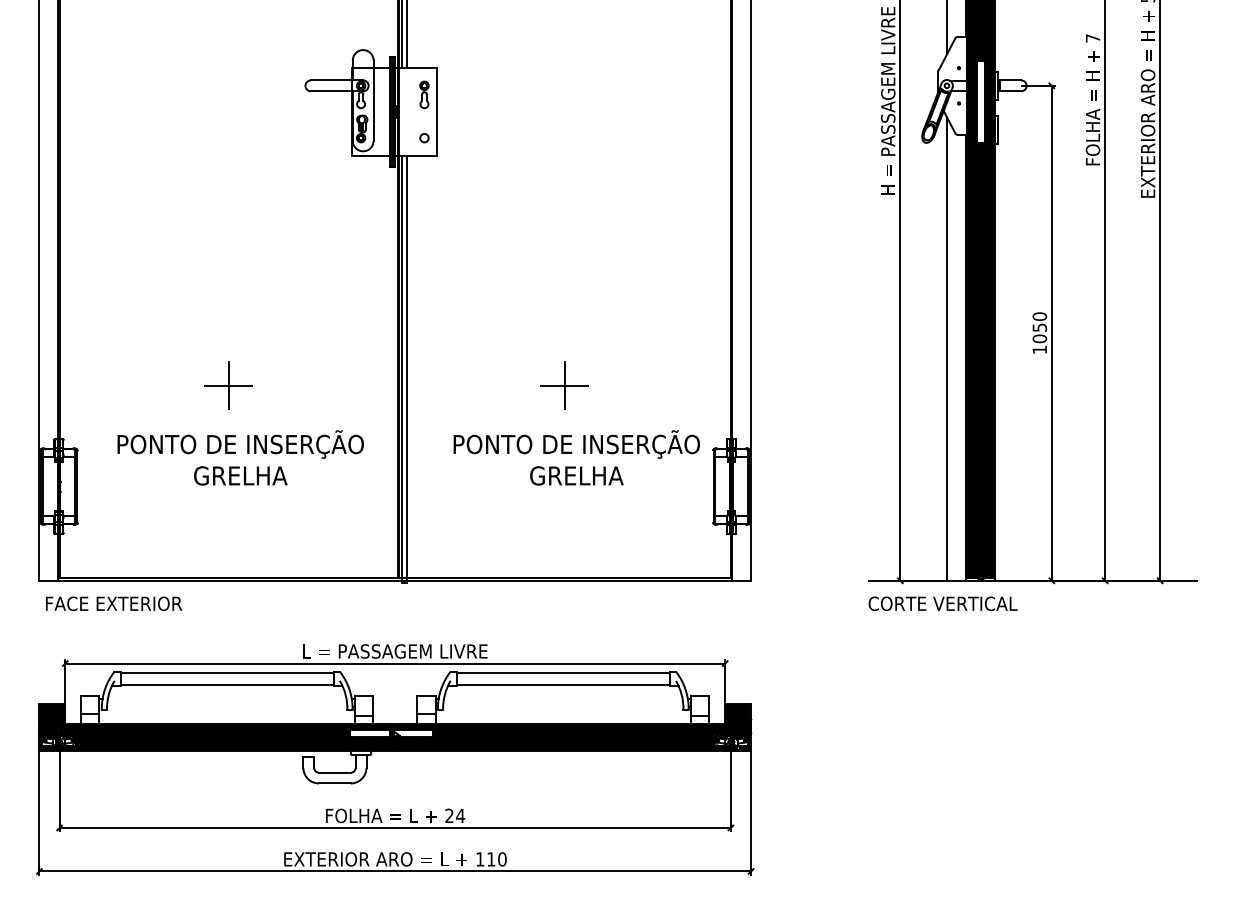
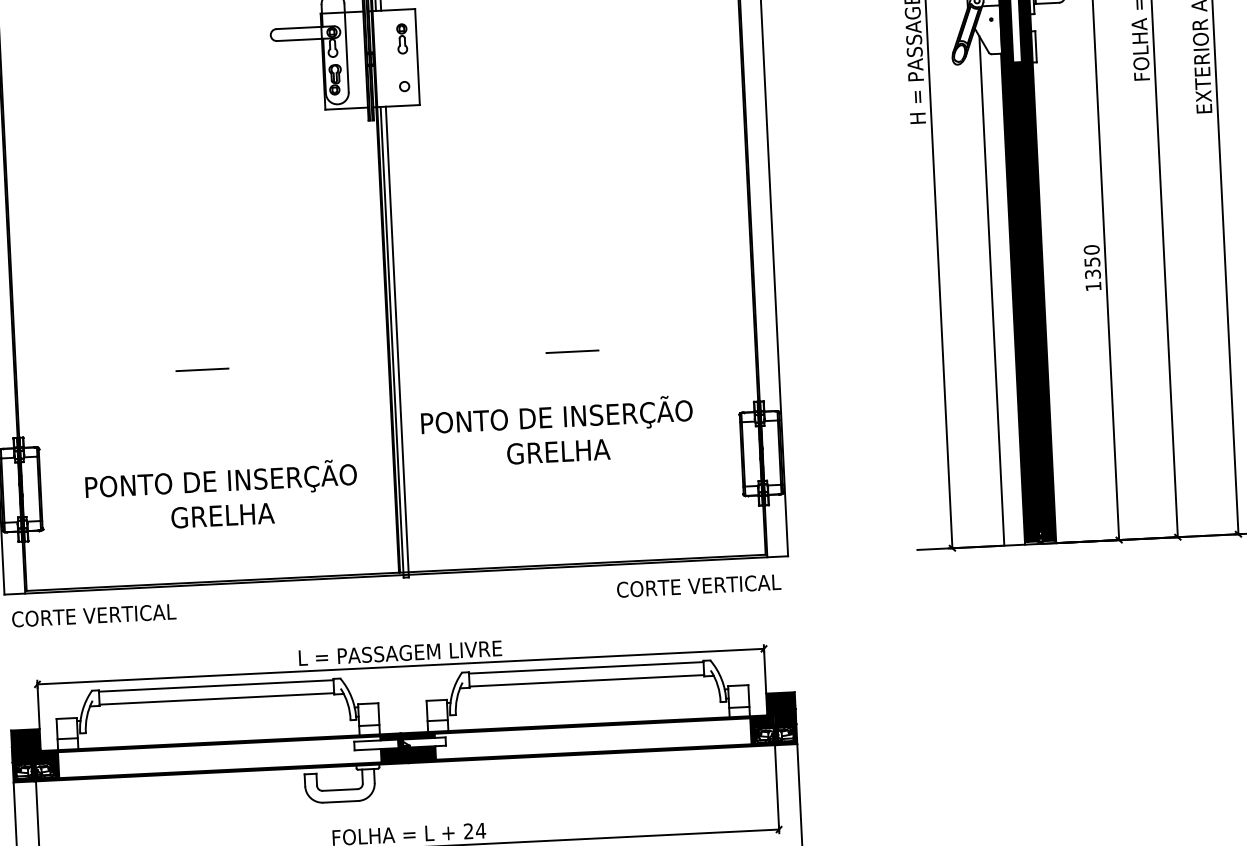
text: (1039, 338) -> (1092, 273), 1050 -> 1350
line: (228, 385) -> (202, 369), removed
line: (564, 385) -> (572, 351), removed
text: (240, 457) -> (221, 495), moved
text: (576, 457) -> (557, 431), moved
text: (119, 603) -> (93, 615), FACE EXTERIOR -> CORTE VERTICAL
text: (942, 603) -> (698, 585), moved
fill: (226, 737) -> (218, 757), removed
fill: (566, 737) -> (593, 738), removed

